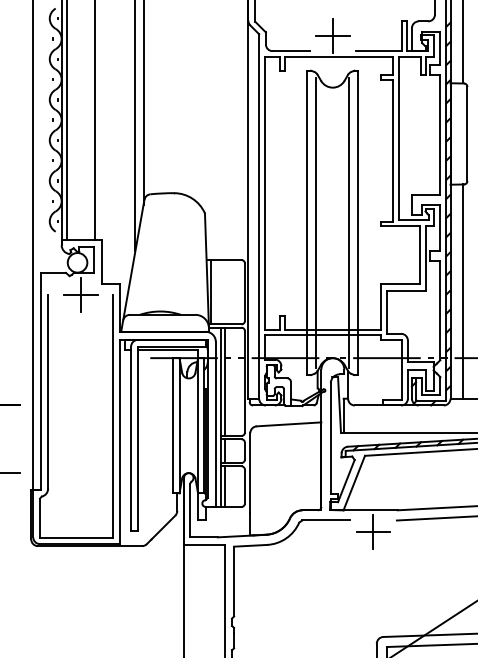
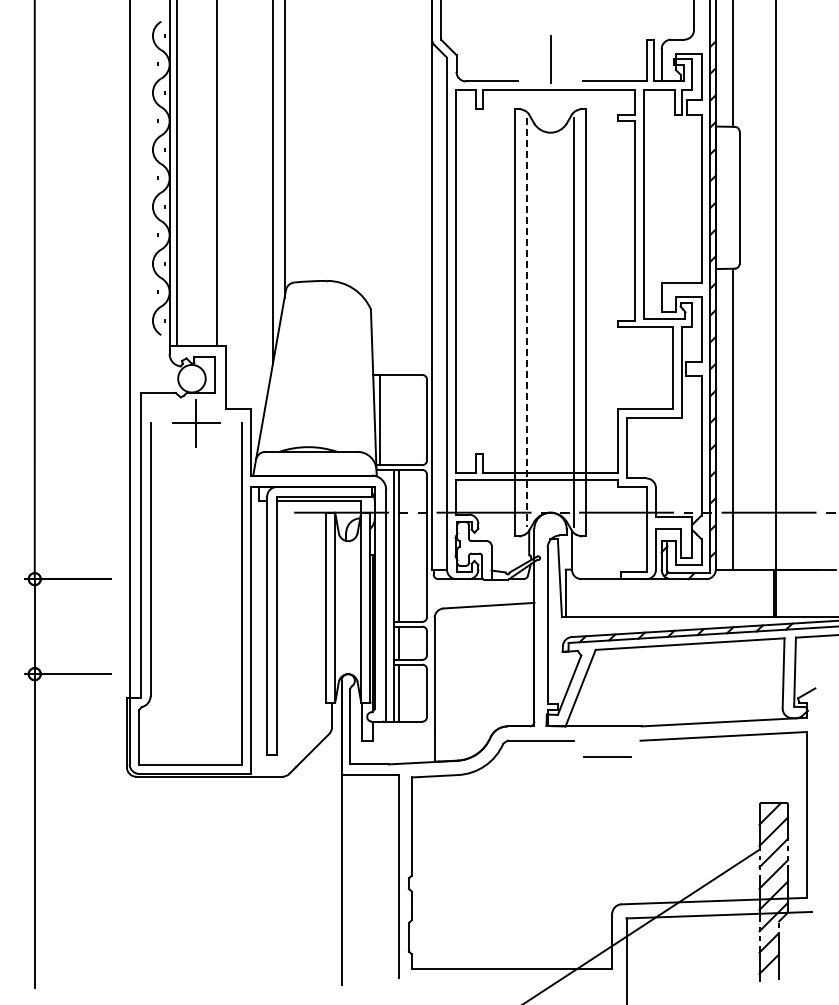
line: (332, 35) -> (550, 59), removed
line: (316, 223) -> (527, 323), solid -> dashed
line: (373, 531) -> (607, 756), removed

